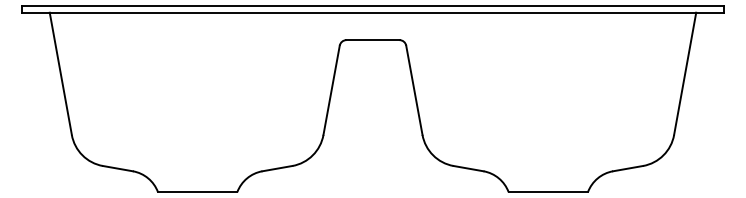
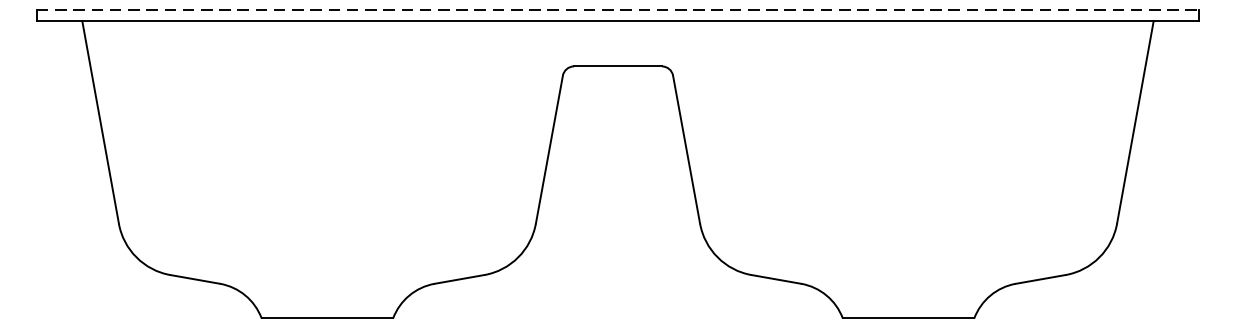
line: (373, 5) -> (618, 9), solid -> dashed

